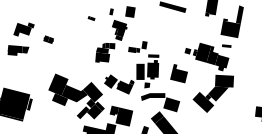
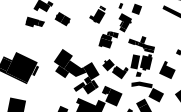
fill: (86, 28) -> (96, 15), added
part: (48, 39) -> (62, 18), size x1.67
fill: (149, 52) -> (146, 46), added

